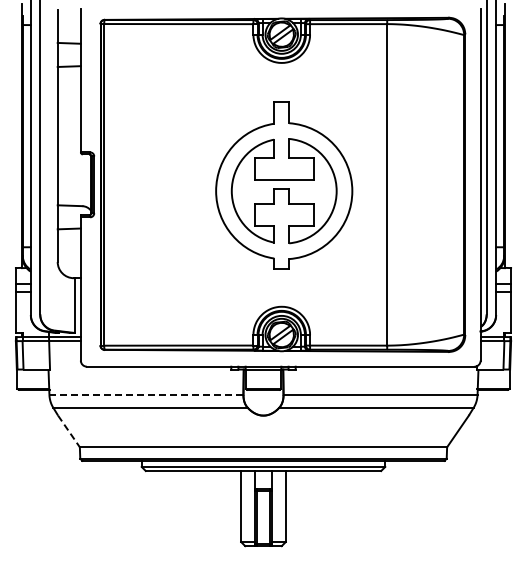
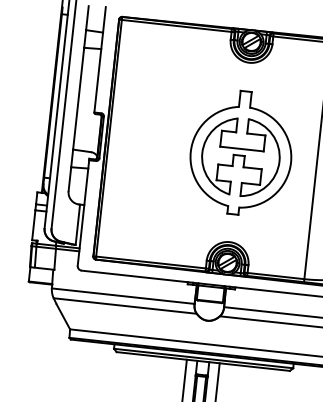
line: (146, 394) -> (123, 295), dashed -> solid
line: (69, 431) -> (63, 316), dashed -> solid

